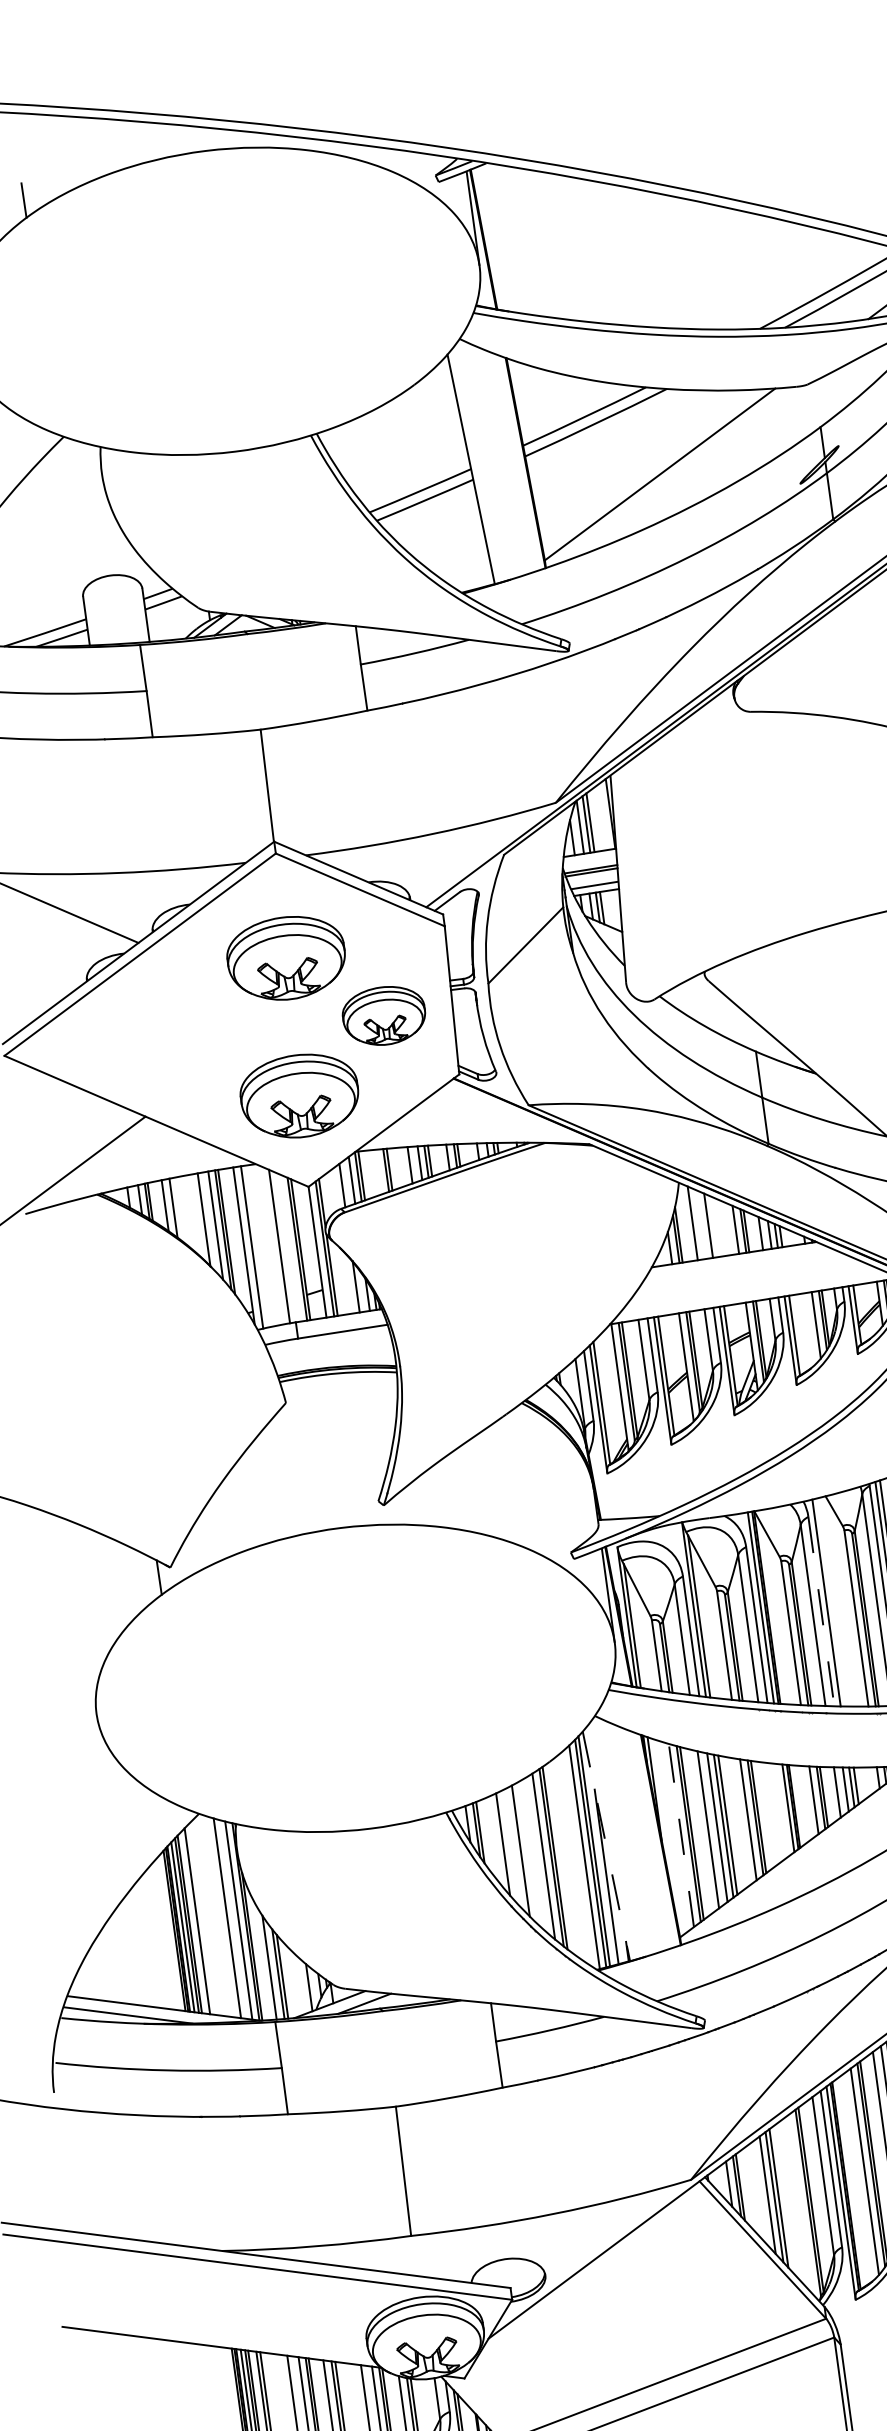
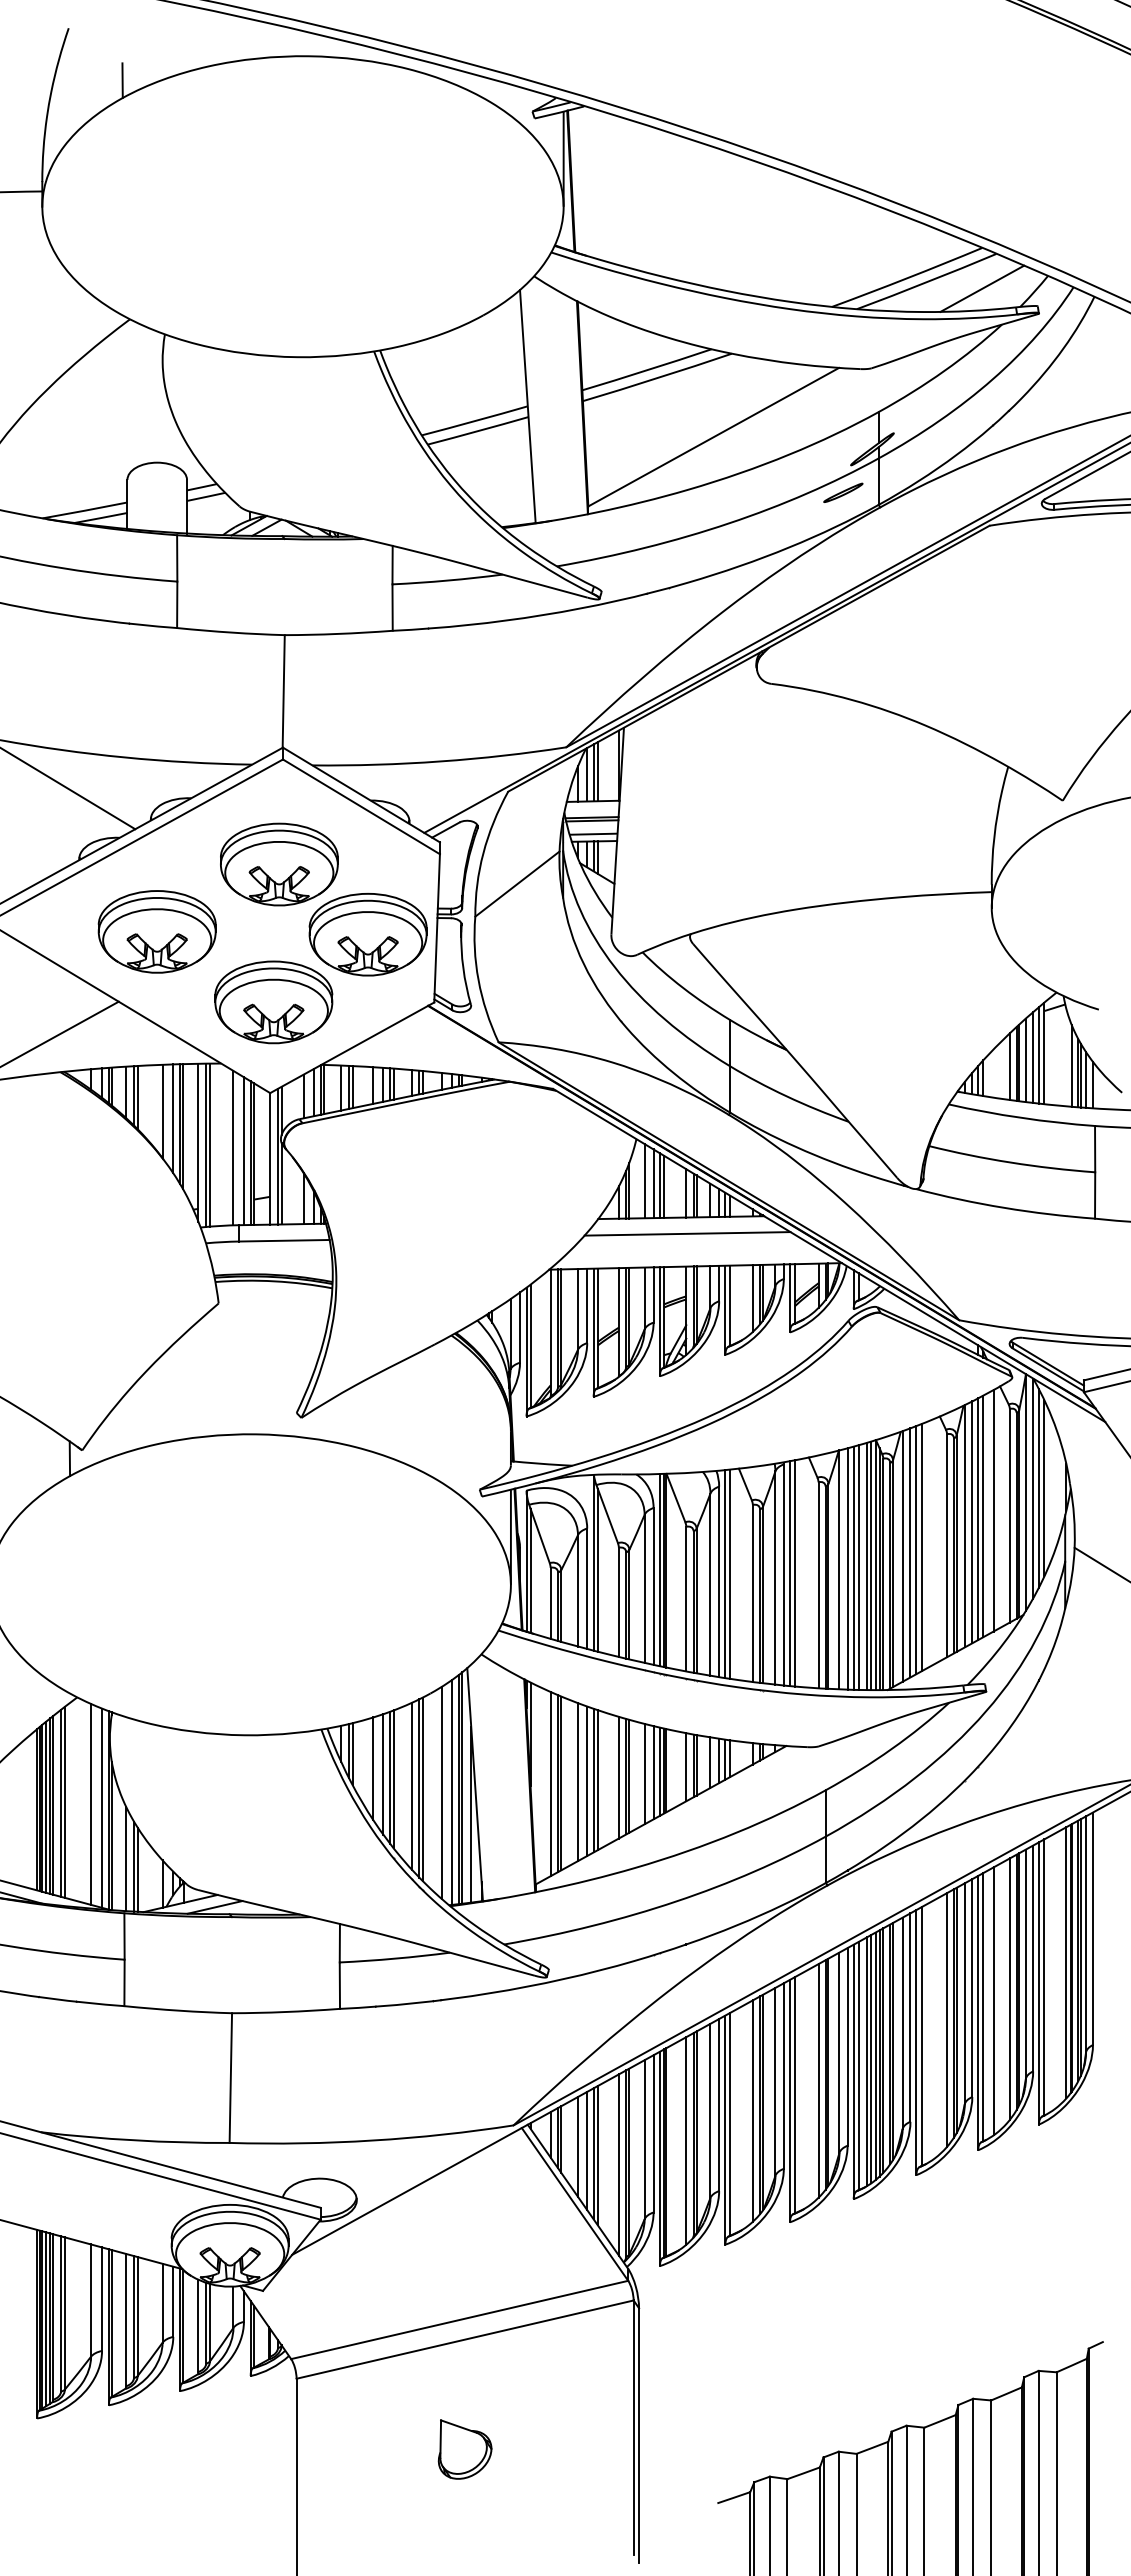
part: (796, 511) -> (843, 492), added
part: (383, 1015) -> (367, 934), size x1.43
part: (173, 1041) -> (156, 931), added
line: (378, 1171) -> (341, 1087), added
line: (177, 1209) -> (137, 1097), added
line: (701, 1224) -> (653, 1183), added
line: (713, 1226) -> (664, 1186), added
line: (255, 1246) -> (209, 1144), added
line: (289, 1248) -> (243, 1151), added
line: (742, 1269) -> (687, 1233), added
line: (831, 1601) -> (730, 1573), added
line: (821, 1612) -> (719, 1582), dashed -> solid
line: (782, 1809) -> (653, 1772), added
line: (773, 1812) -> (644, 1773), added
line: (681, 1834) -> (550, 1783), dashed -> solid
line: (606, 1846) -> (475, 1784), dashed -> solid
line: (513, 1848) -> (383, 1774), added
line: (524, 1852) -> (393, 1779), added
line: (575, 1858) -> (442, 1792), added
line: (200, 1919) -> (64, 1801), added
line: (757, 2192) -> (577, 2146), added
line: (800, 2204) -> (618, 2164), added

